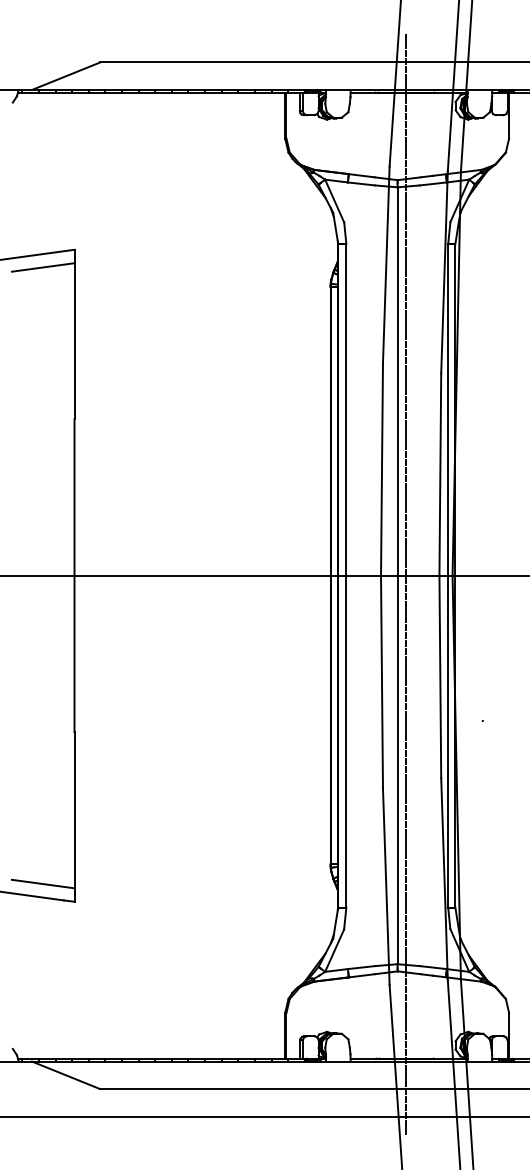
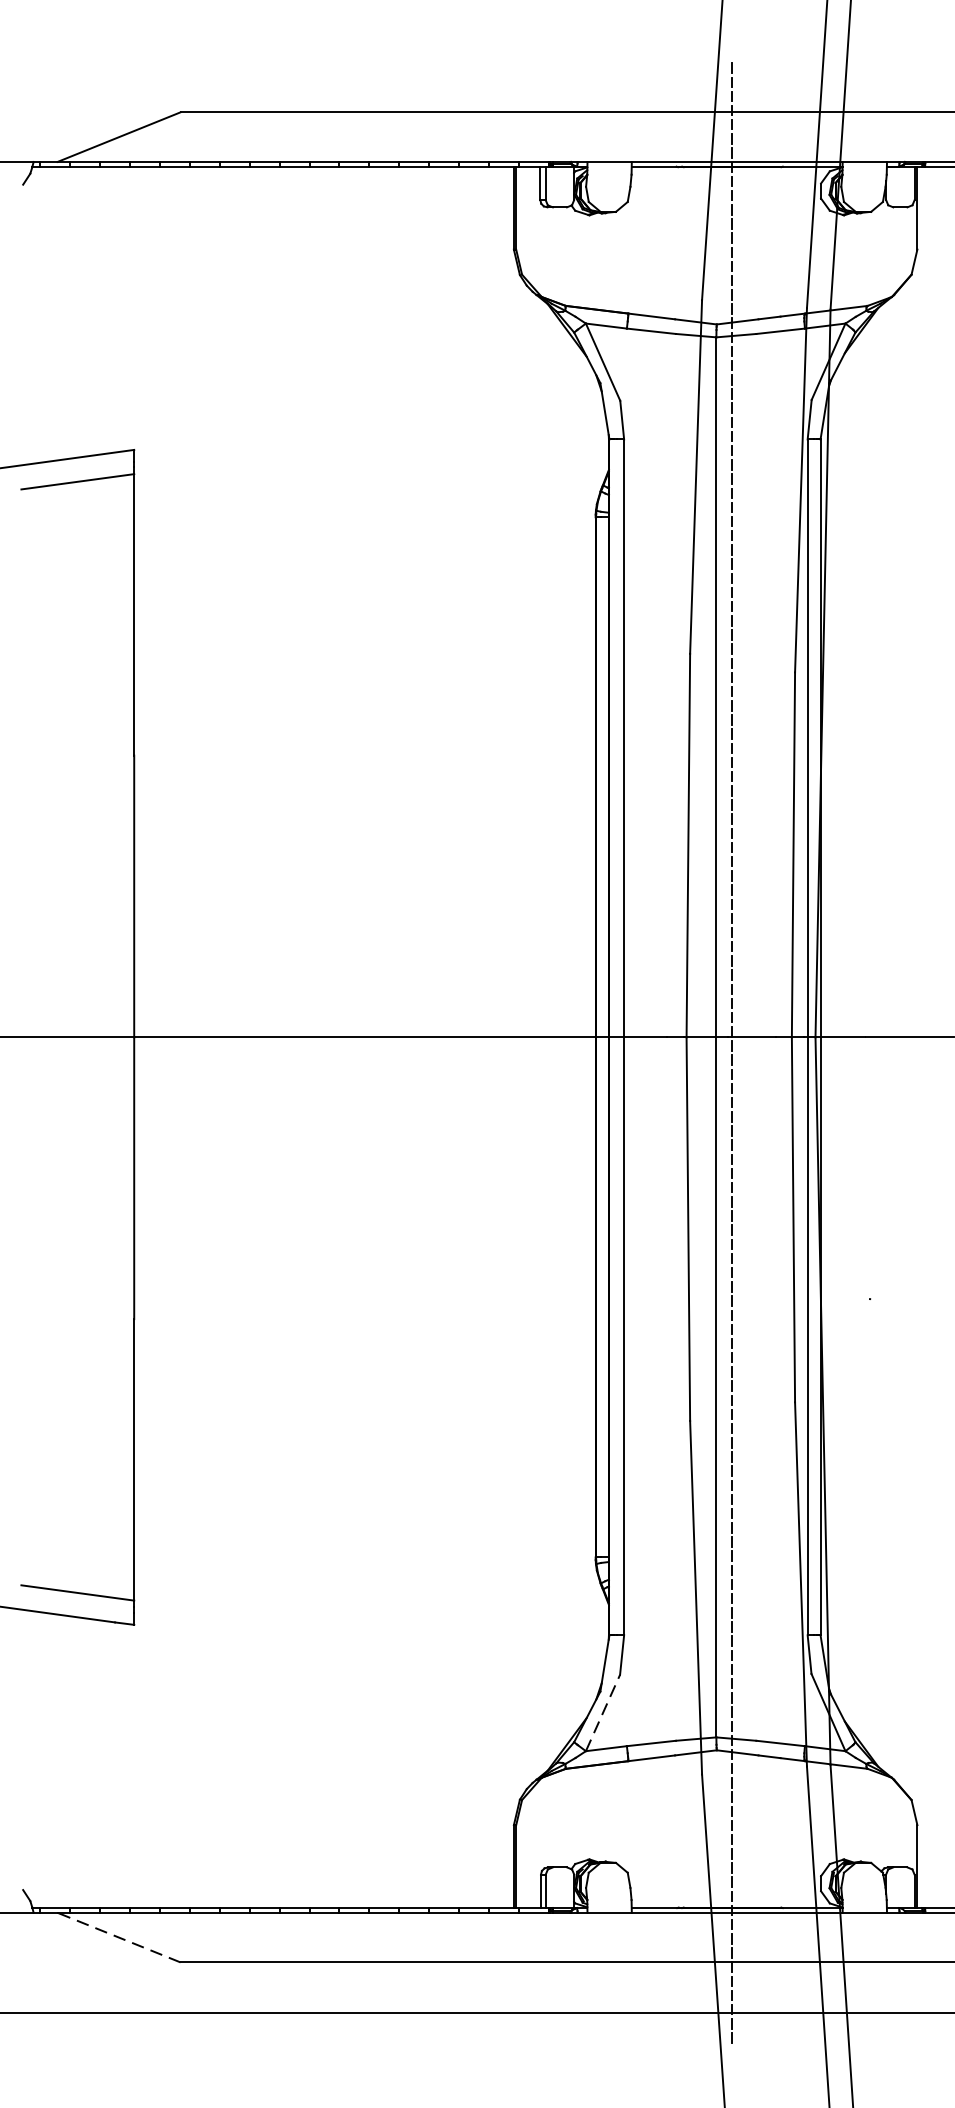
line: (334, 950) -> (602, 1712), solid -> dashed
line: (66, 1075) -> (119, 1937), solid -> dashed

